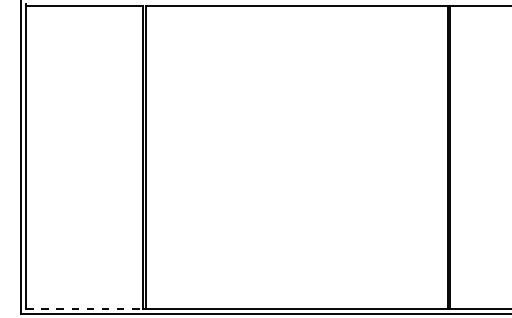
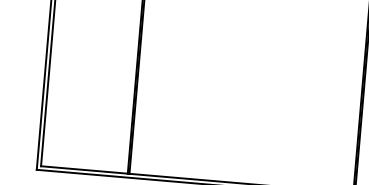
line: (84, 308) -> (84, 169), dashed -> solid

